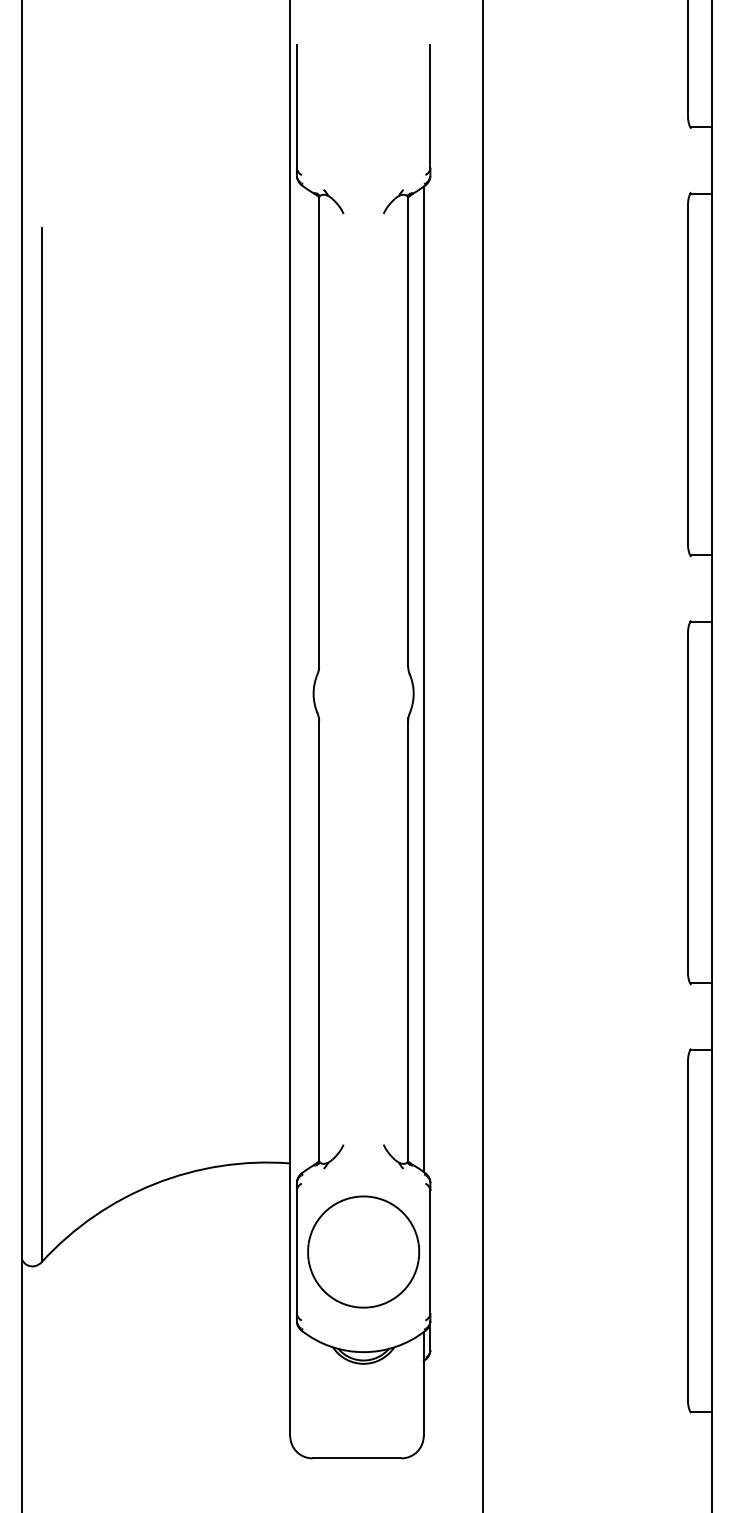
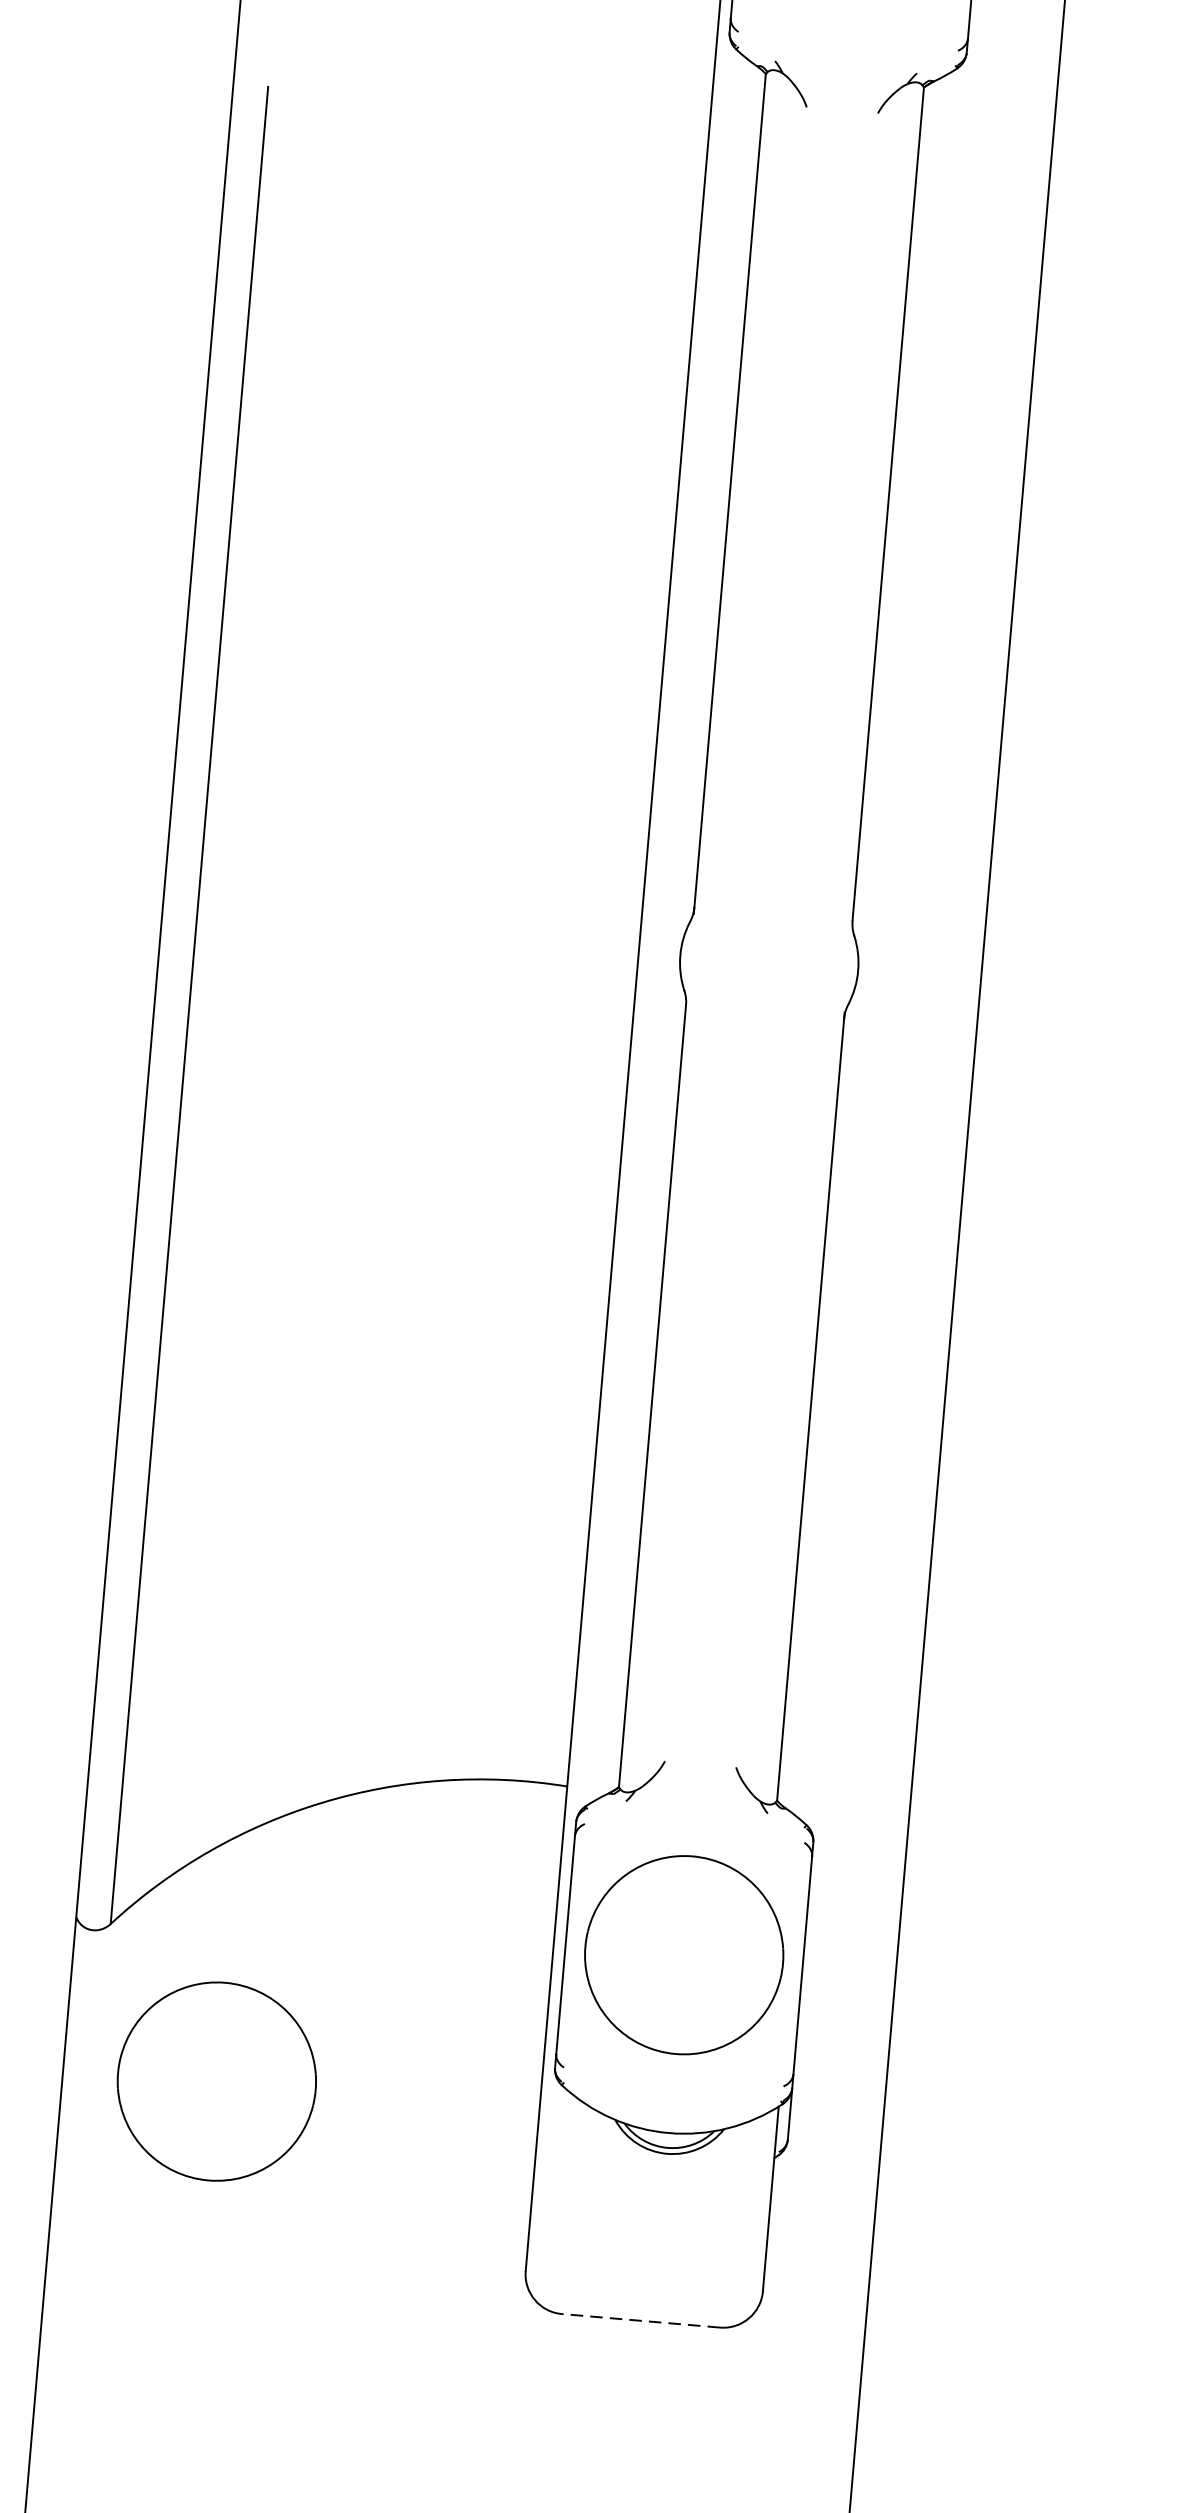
line: (423, 678) -> (877, 945), removed
part: (108, 1344) -> (216, 2080), added
line: (356, 1458) -> (640, 2320), solid -> dashed

